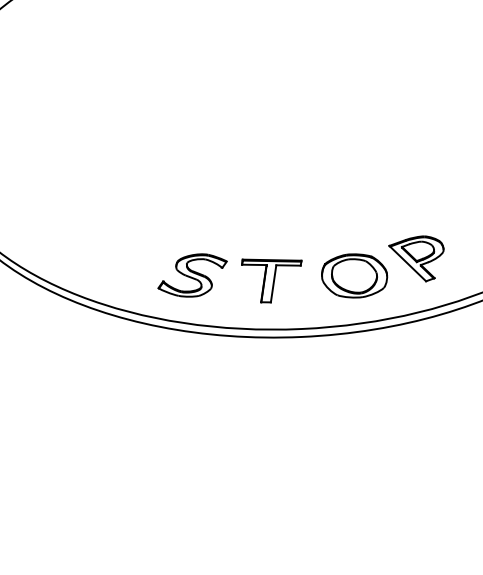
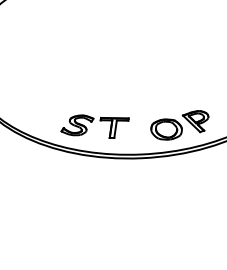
part: (228, 277) -> (94, 126), moved

